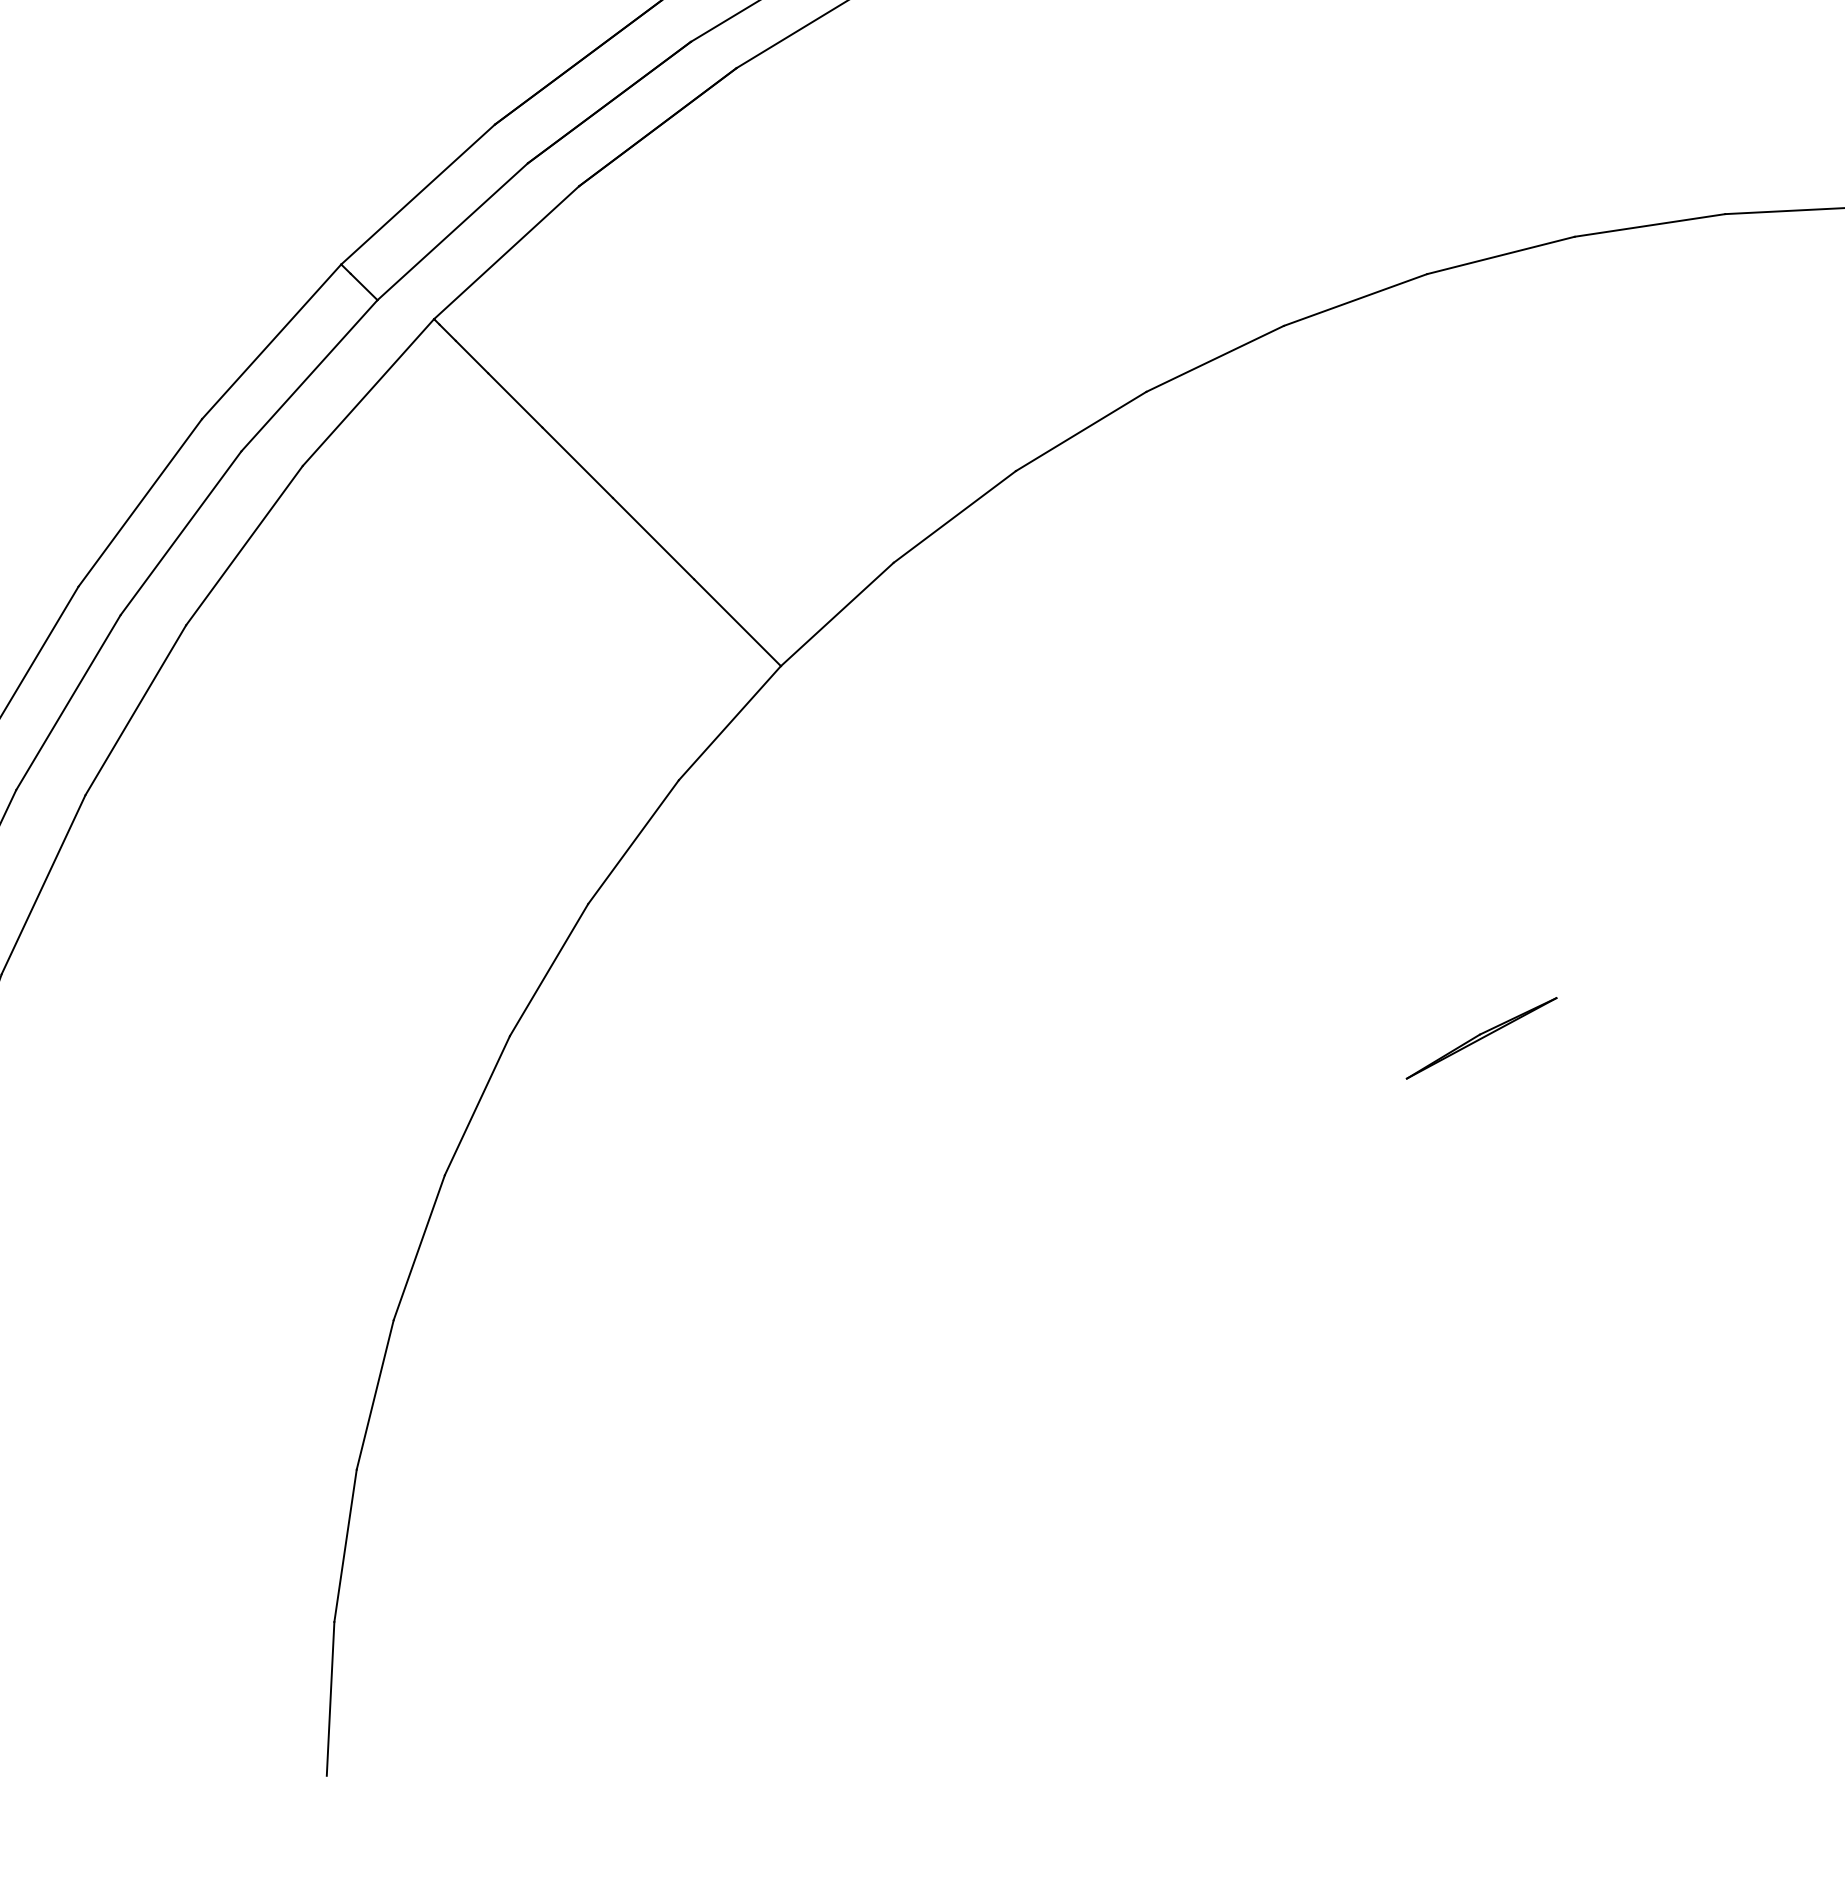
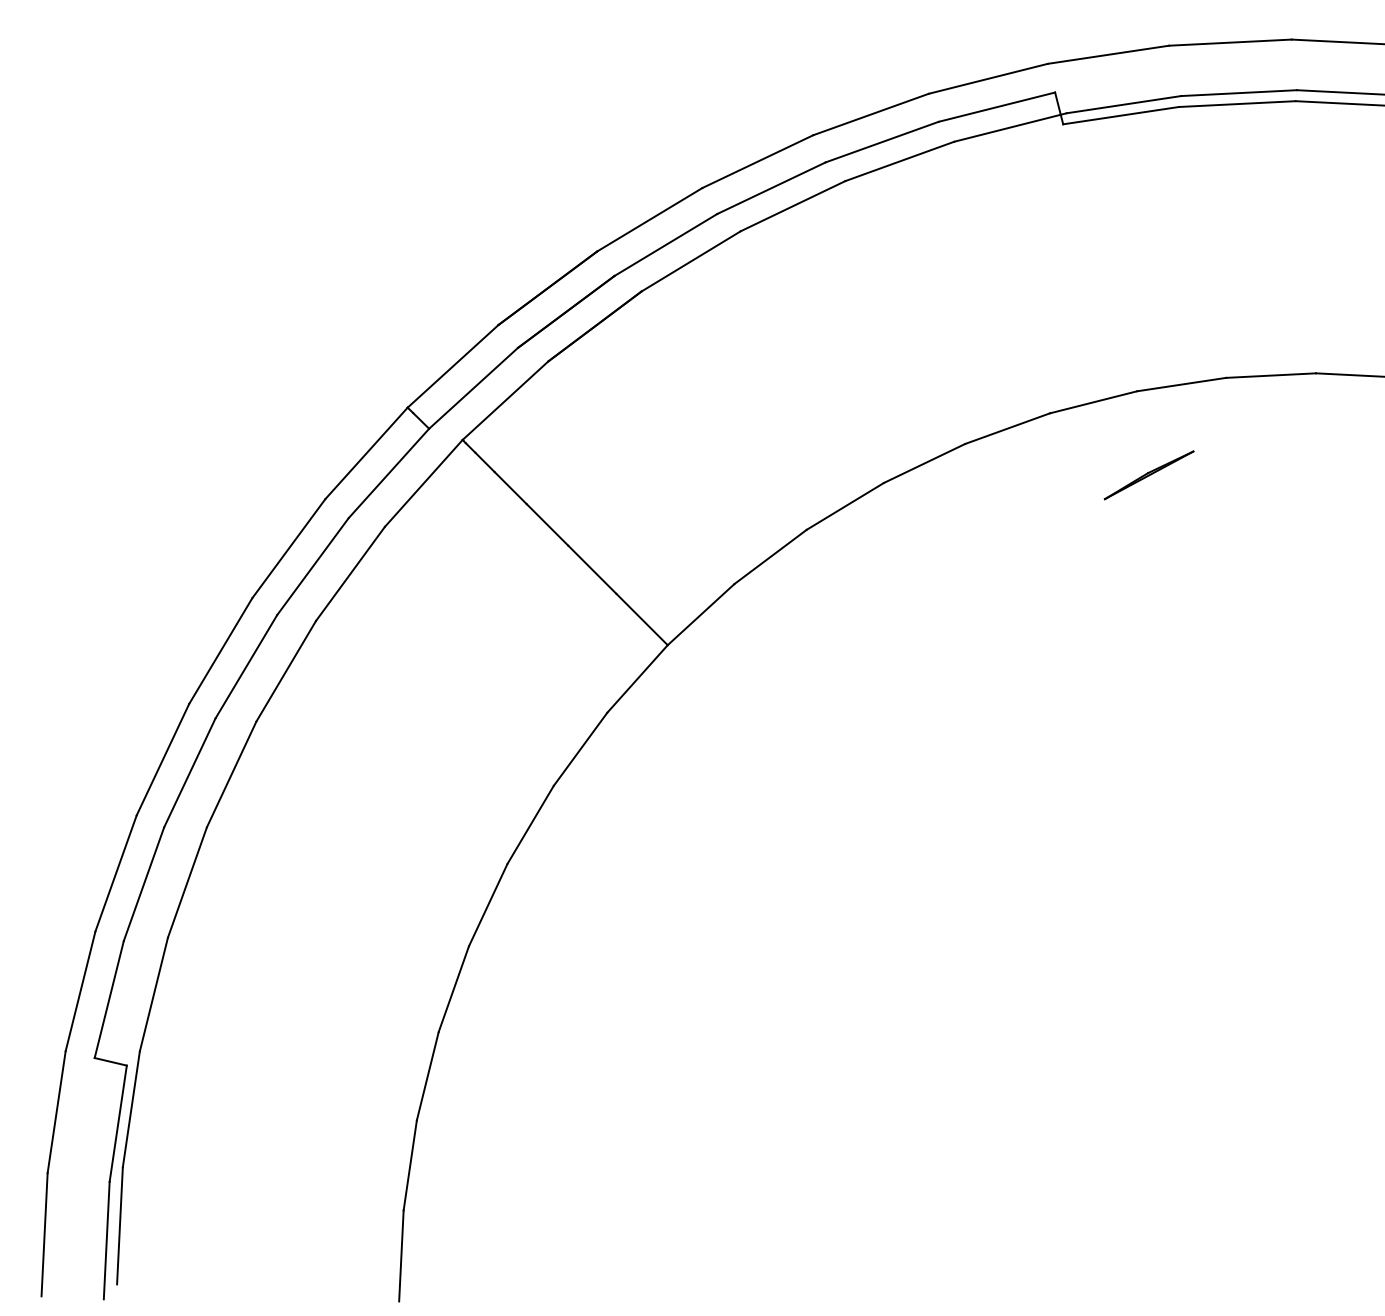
part: (1480, 1038) -> (1148, 475), moved

